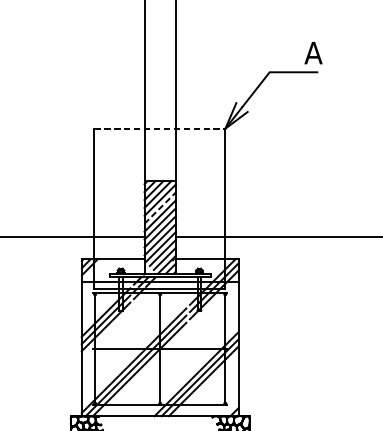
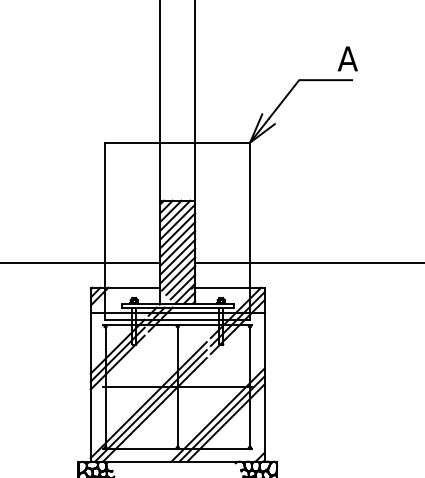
line: (159, 128) -> (177, 142), dashed -> solid
line: (159, 207) -> (177, 230), dashed -> solid

